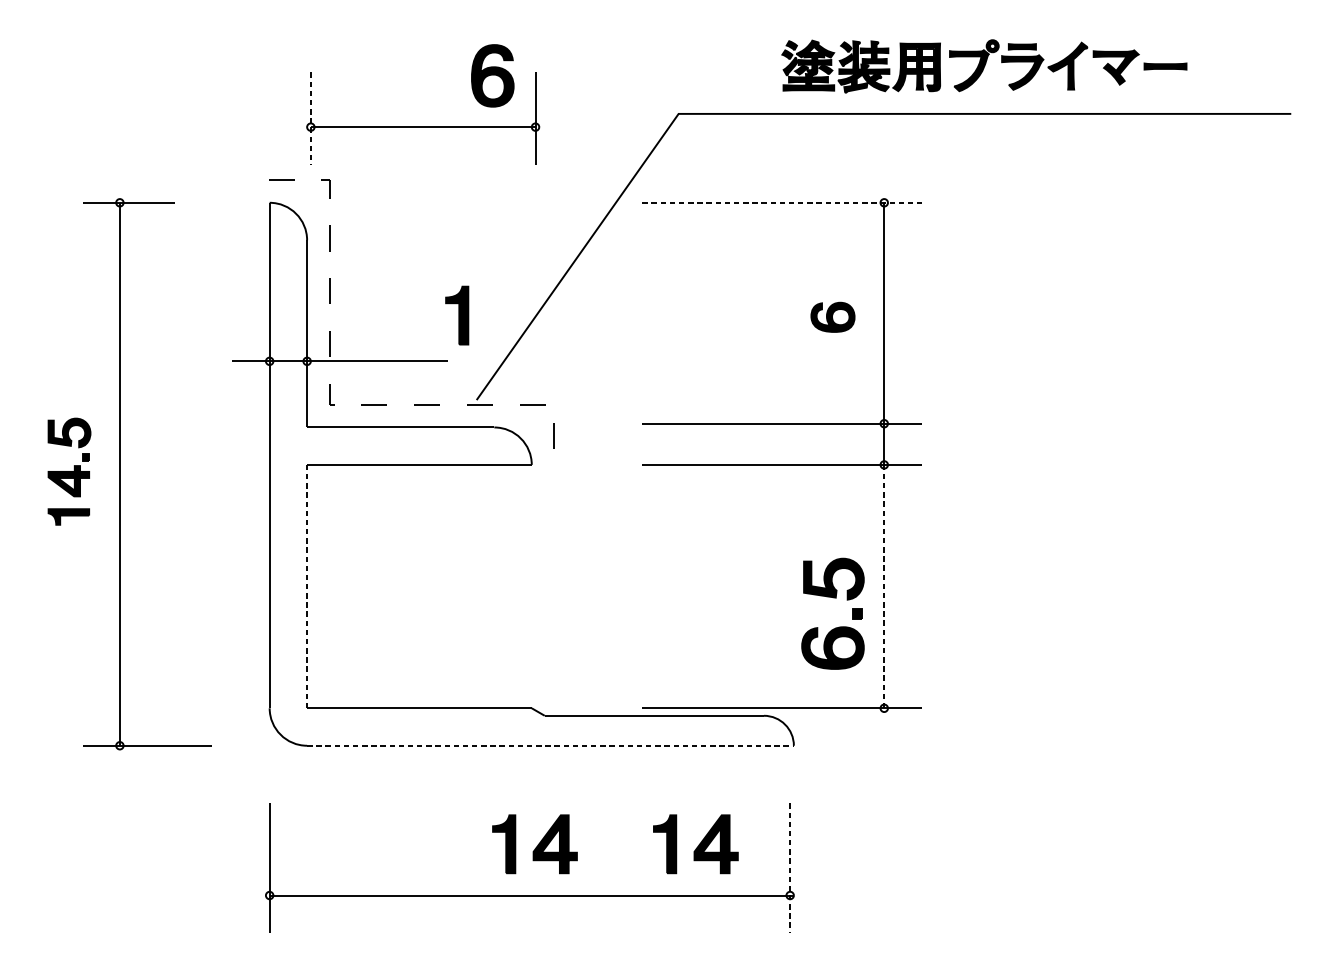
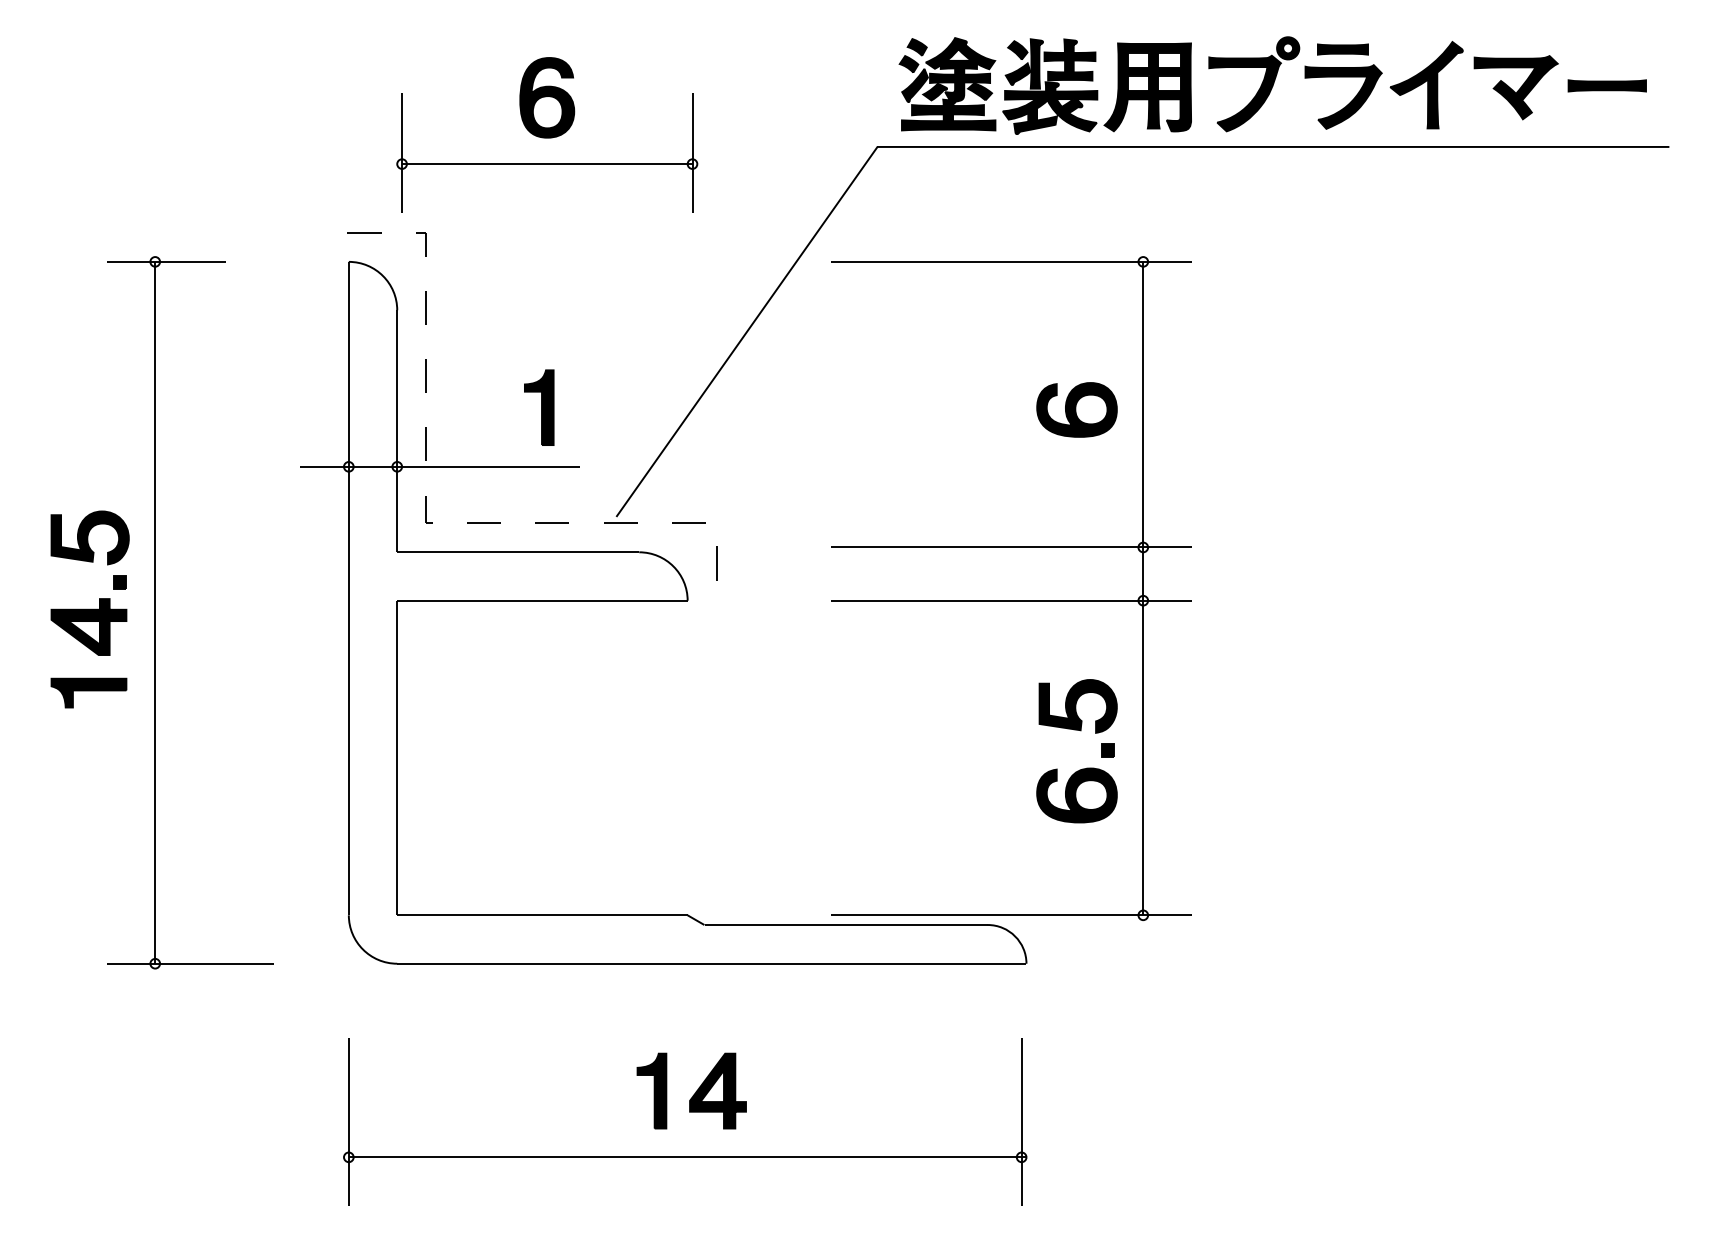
part: (984, 66) -> (1272, 85), size x1.43
part: (492, 75) -> (547, 97), moved
line: (311, 118) -> (402, 152), dashed -> solid
line: (782, 202) -> (1011, 261), dashed -> solid
part: (457, 315) -> (539, 407), moved
part: (832, 316) -> (1076, 409), size x1.43
part: (69, 471) -> (89, 609), size x1.43
line: (307, 586) -> (397, 758), dashed -> solid
line: (884, 586) -> (1143, 757), dashed -> solid
part: (837, 627) -> (1082, 768), moved
line: (550, 745) -> (711, 963), dashed -> solid
part: (695, 843) -> (899, 1090), removed
line: (790, 868) -> (1021, 1122), dashed -> solid

